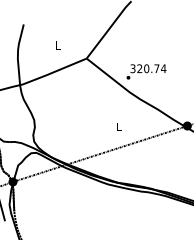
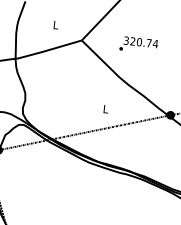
text: (146, 71) -> (138, 44), moved

